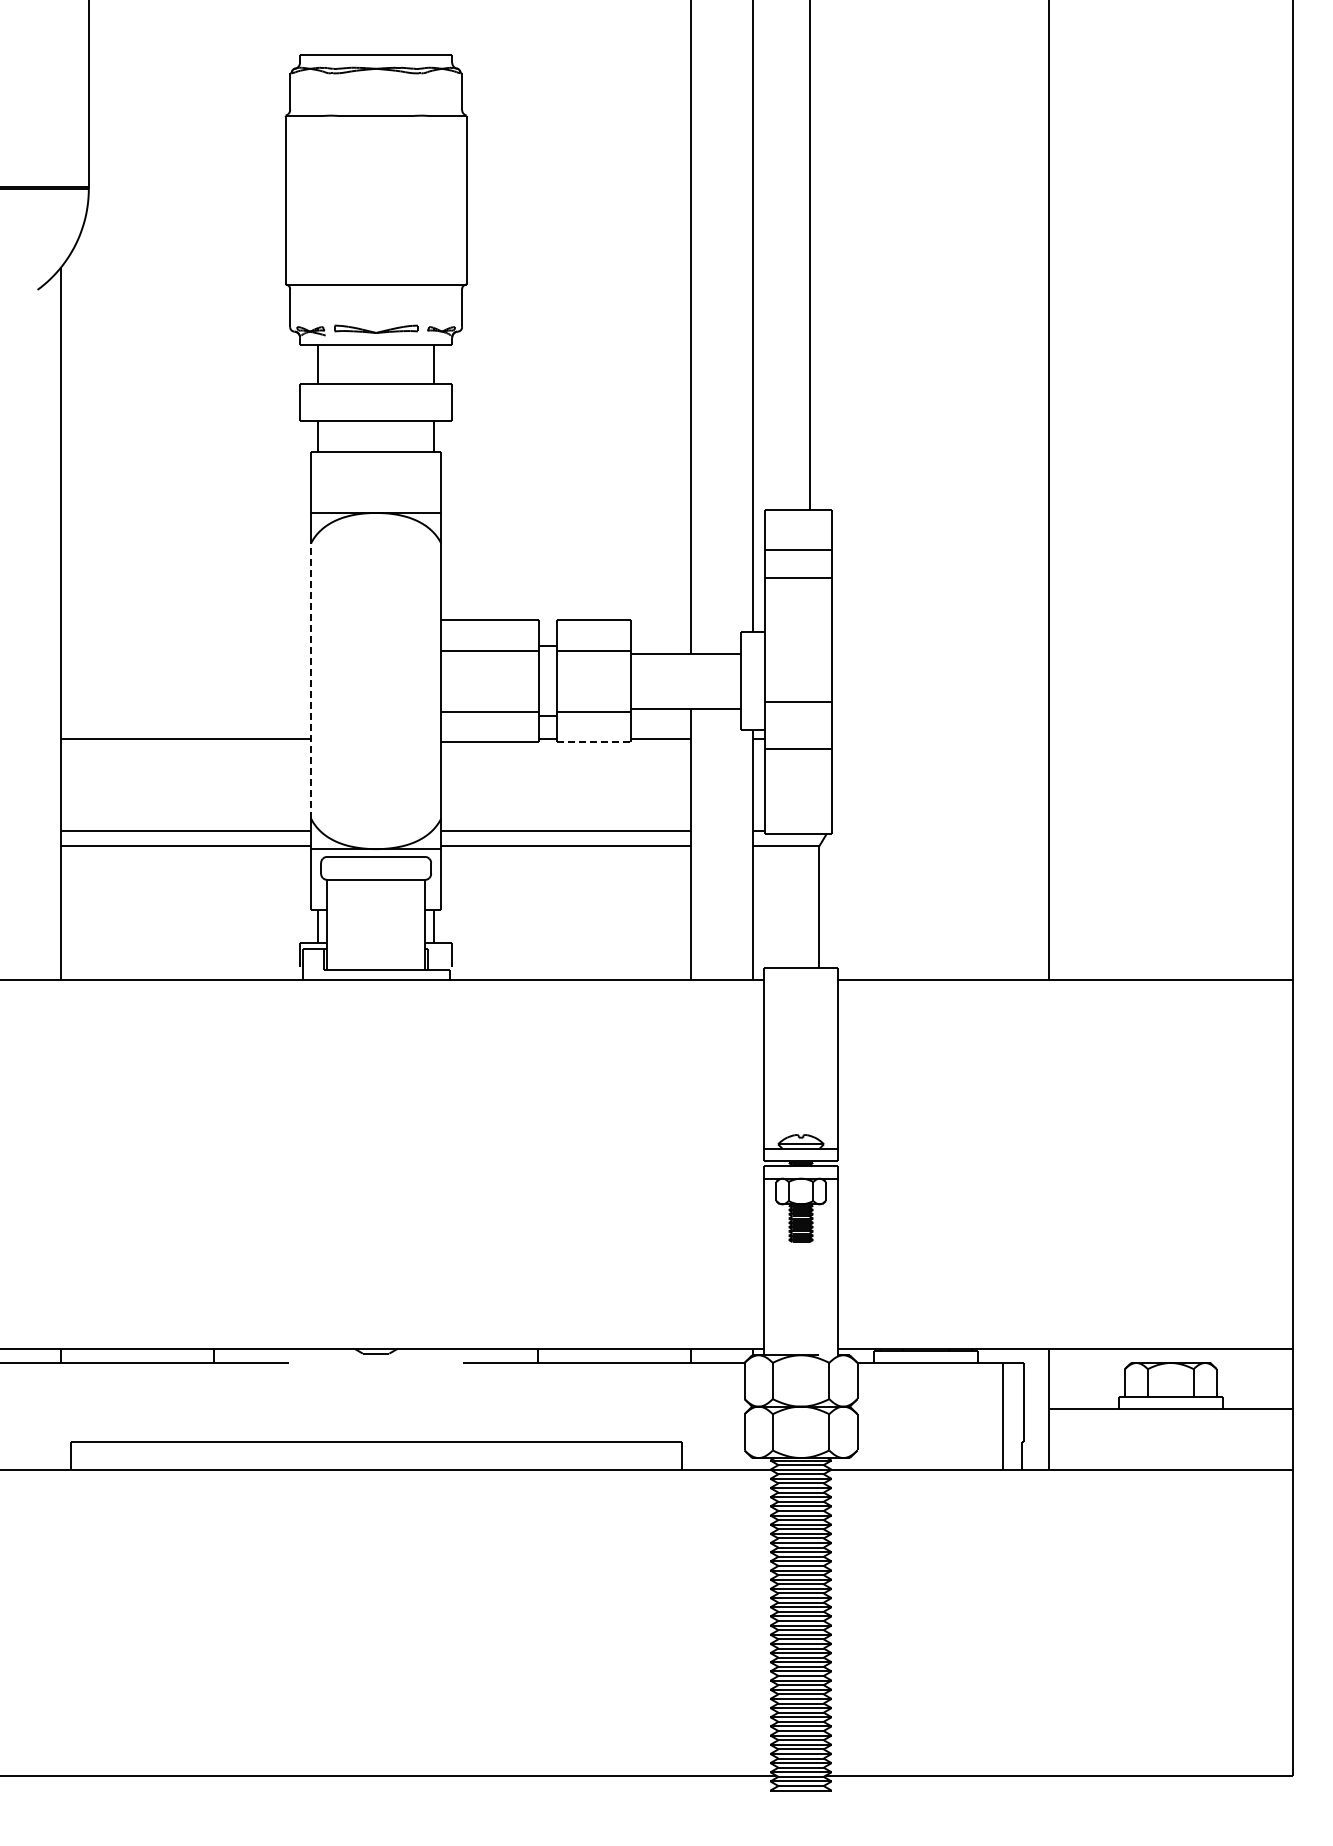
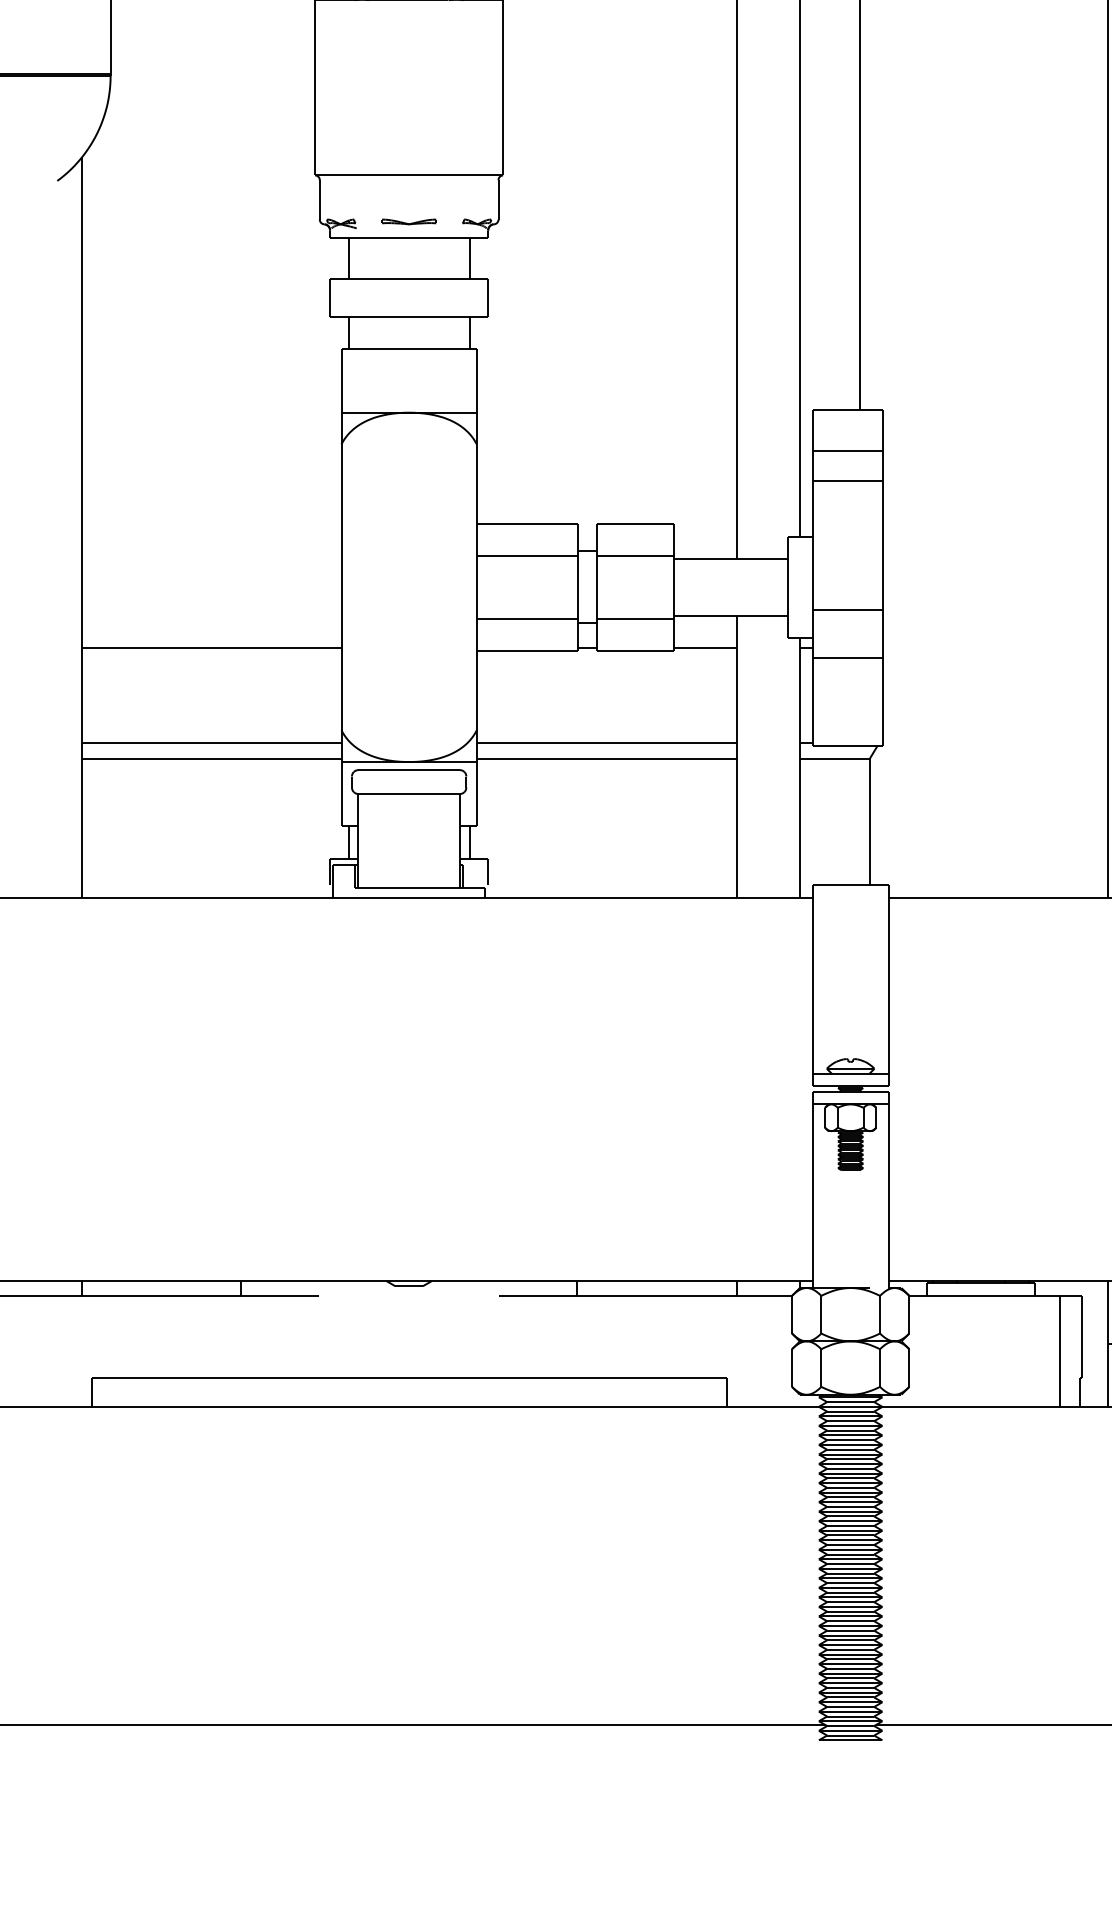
part: (375, 329) -> (408, 222), size x0.62
line: (311, 681) -> (341, 587), dashed -> solid
line: (594, 742) -> (636, 651), dashed -> solid

